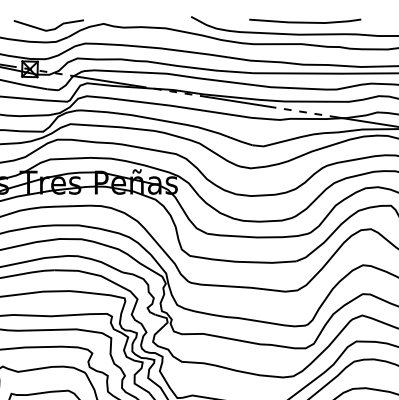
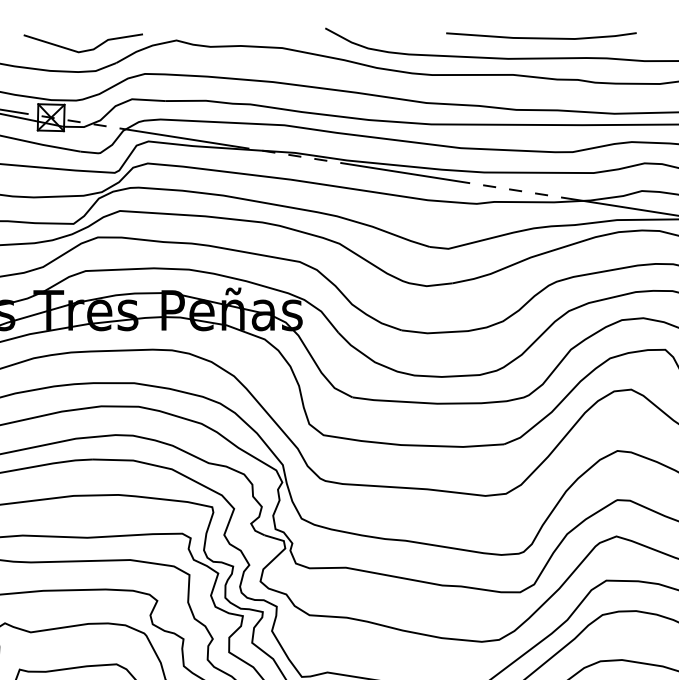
line: (305, 21) -> (541, 36), moved

